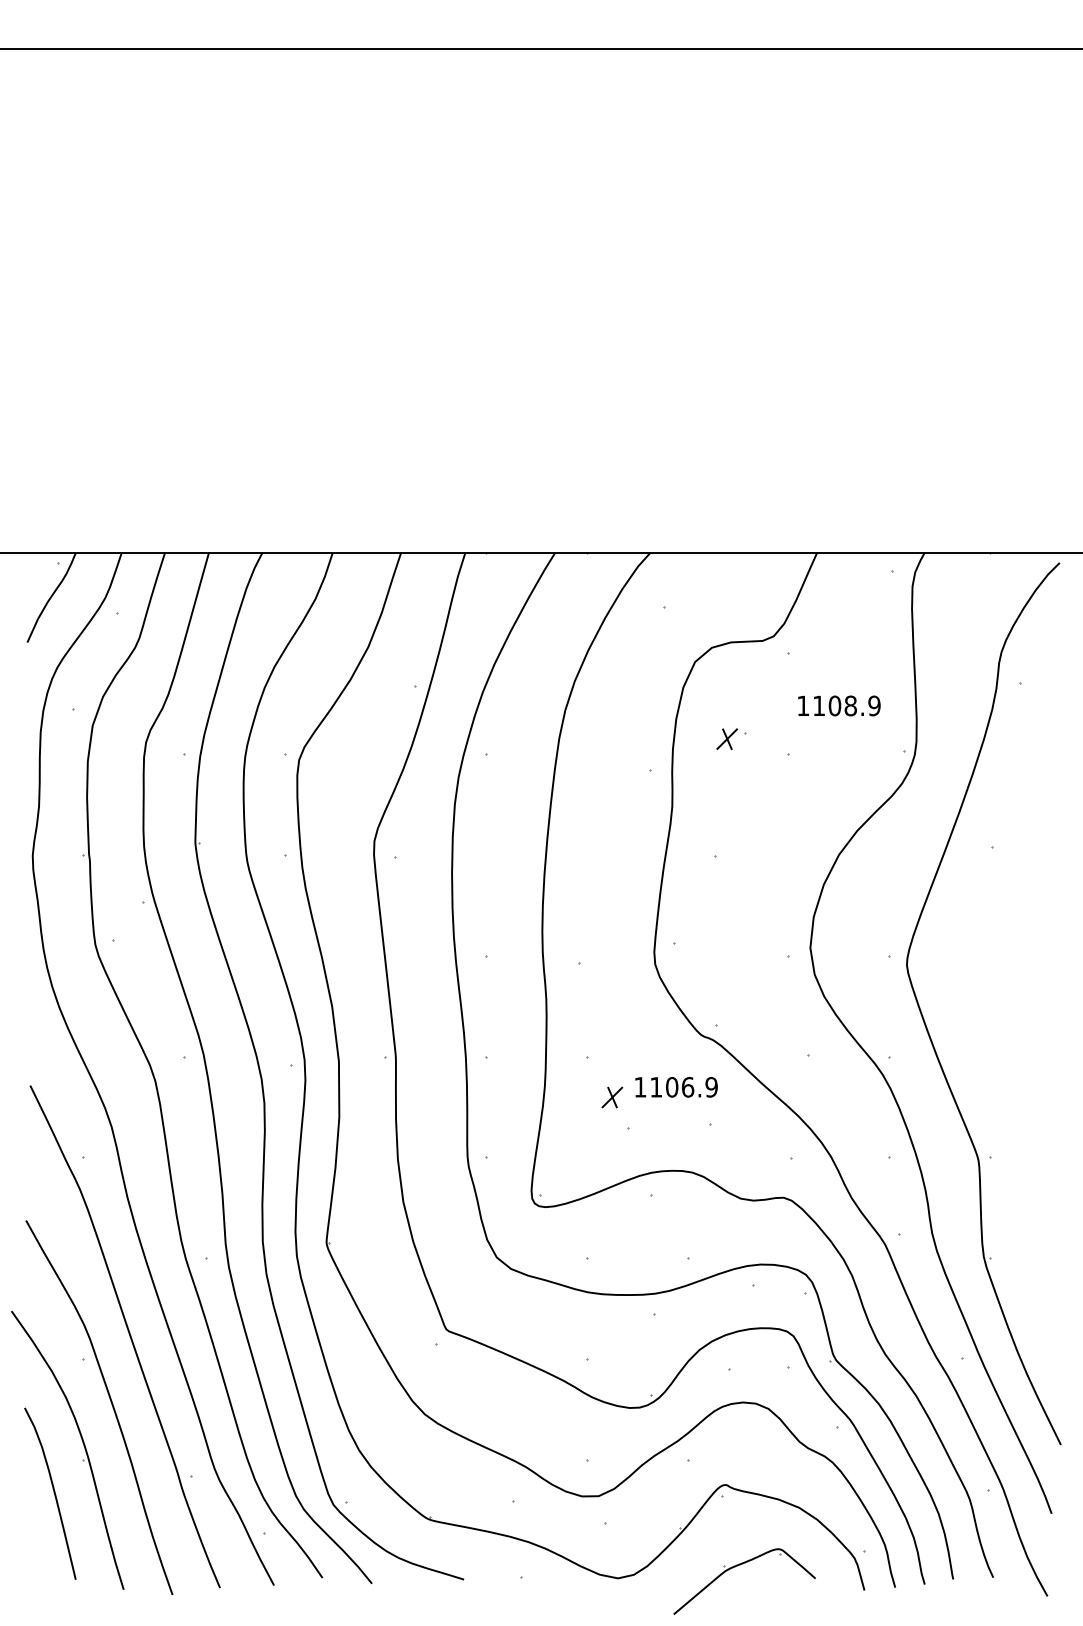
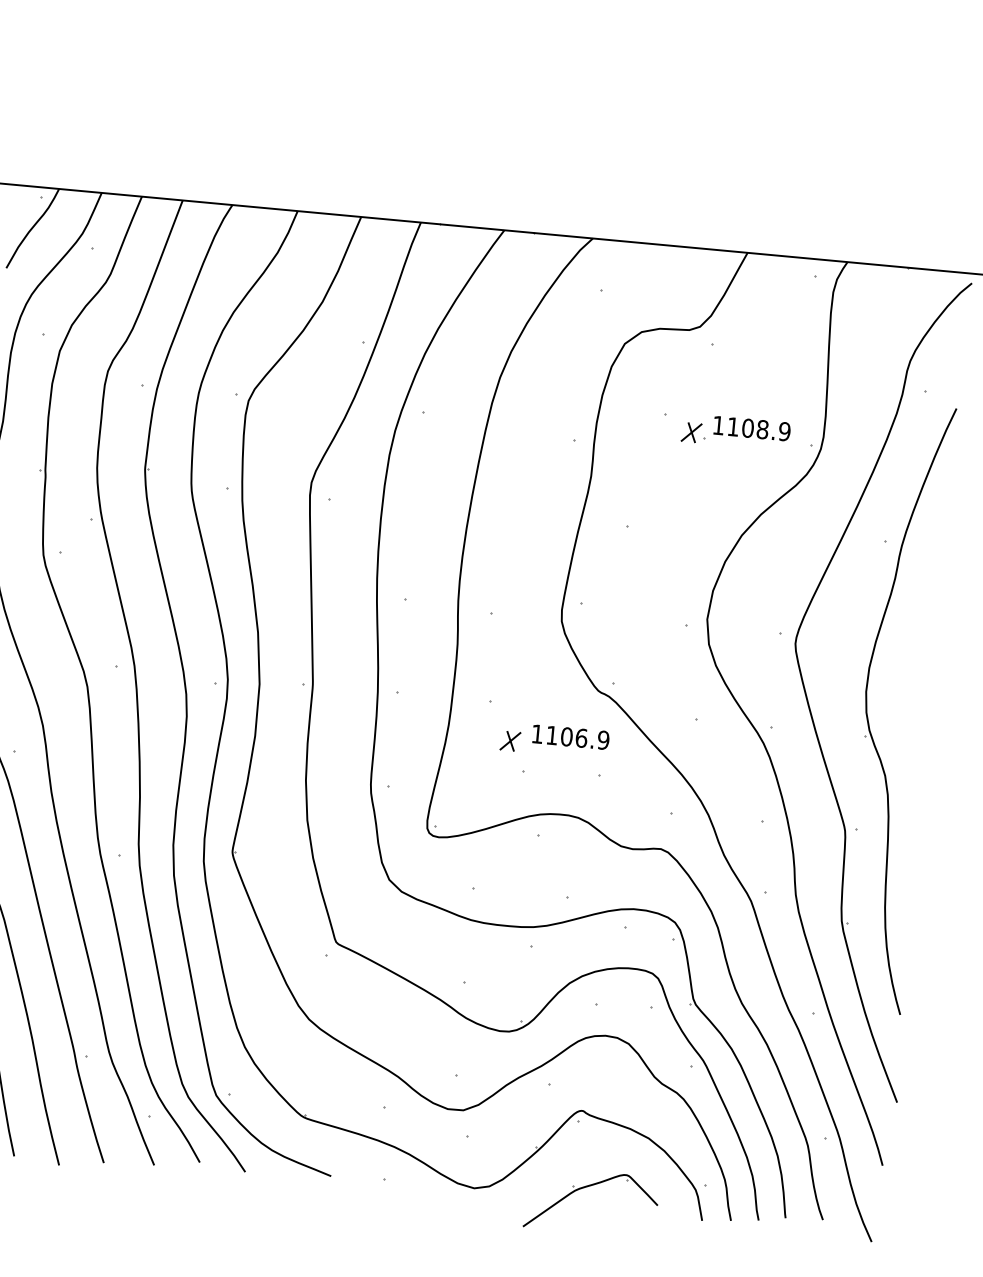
text: (839, 705) -> (752, 428), moved
part: (726, 738) -> (691, 431), moved
part: (990, 1028) -> (867, 709), added

